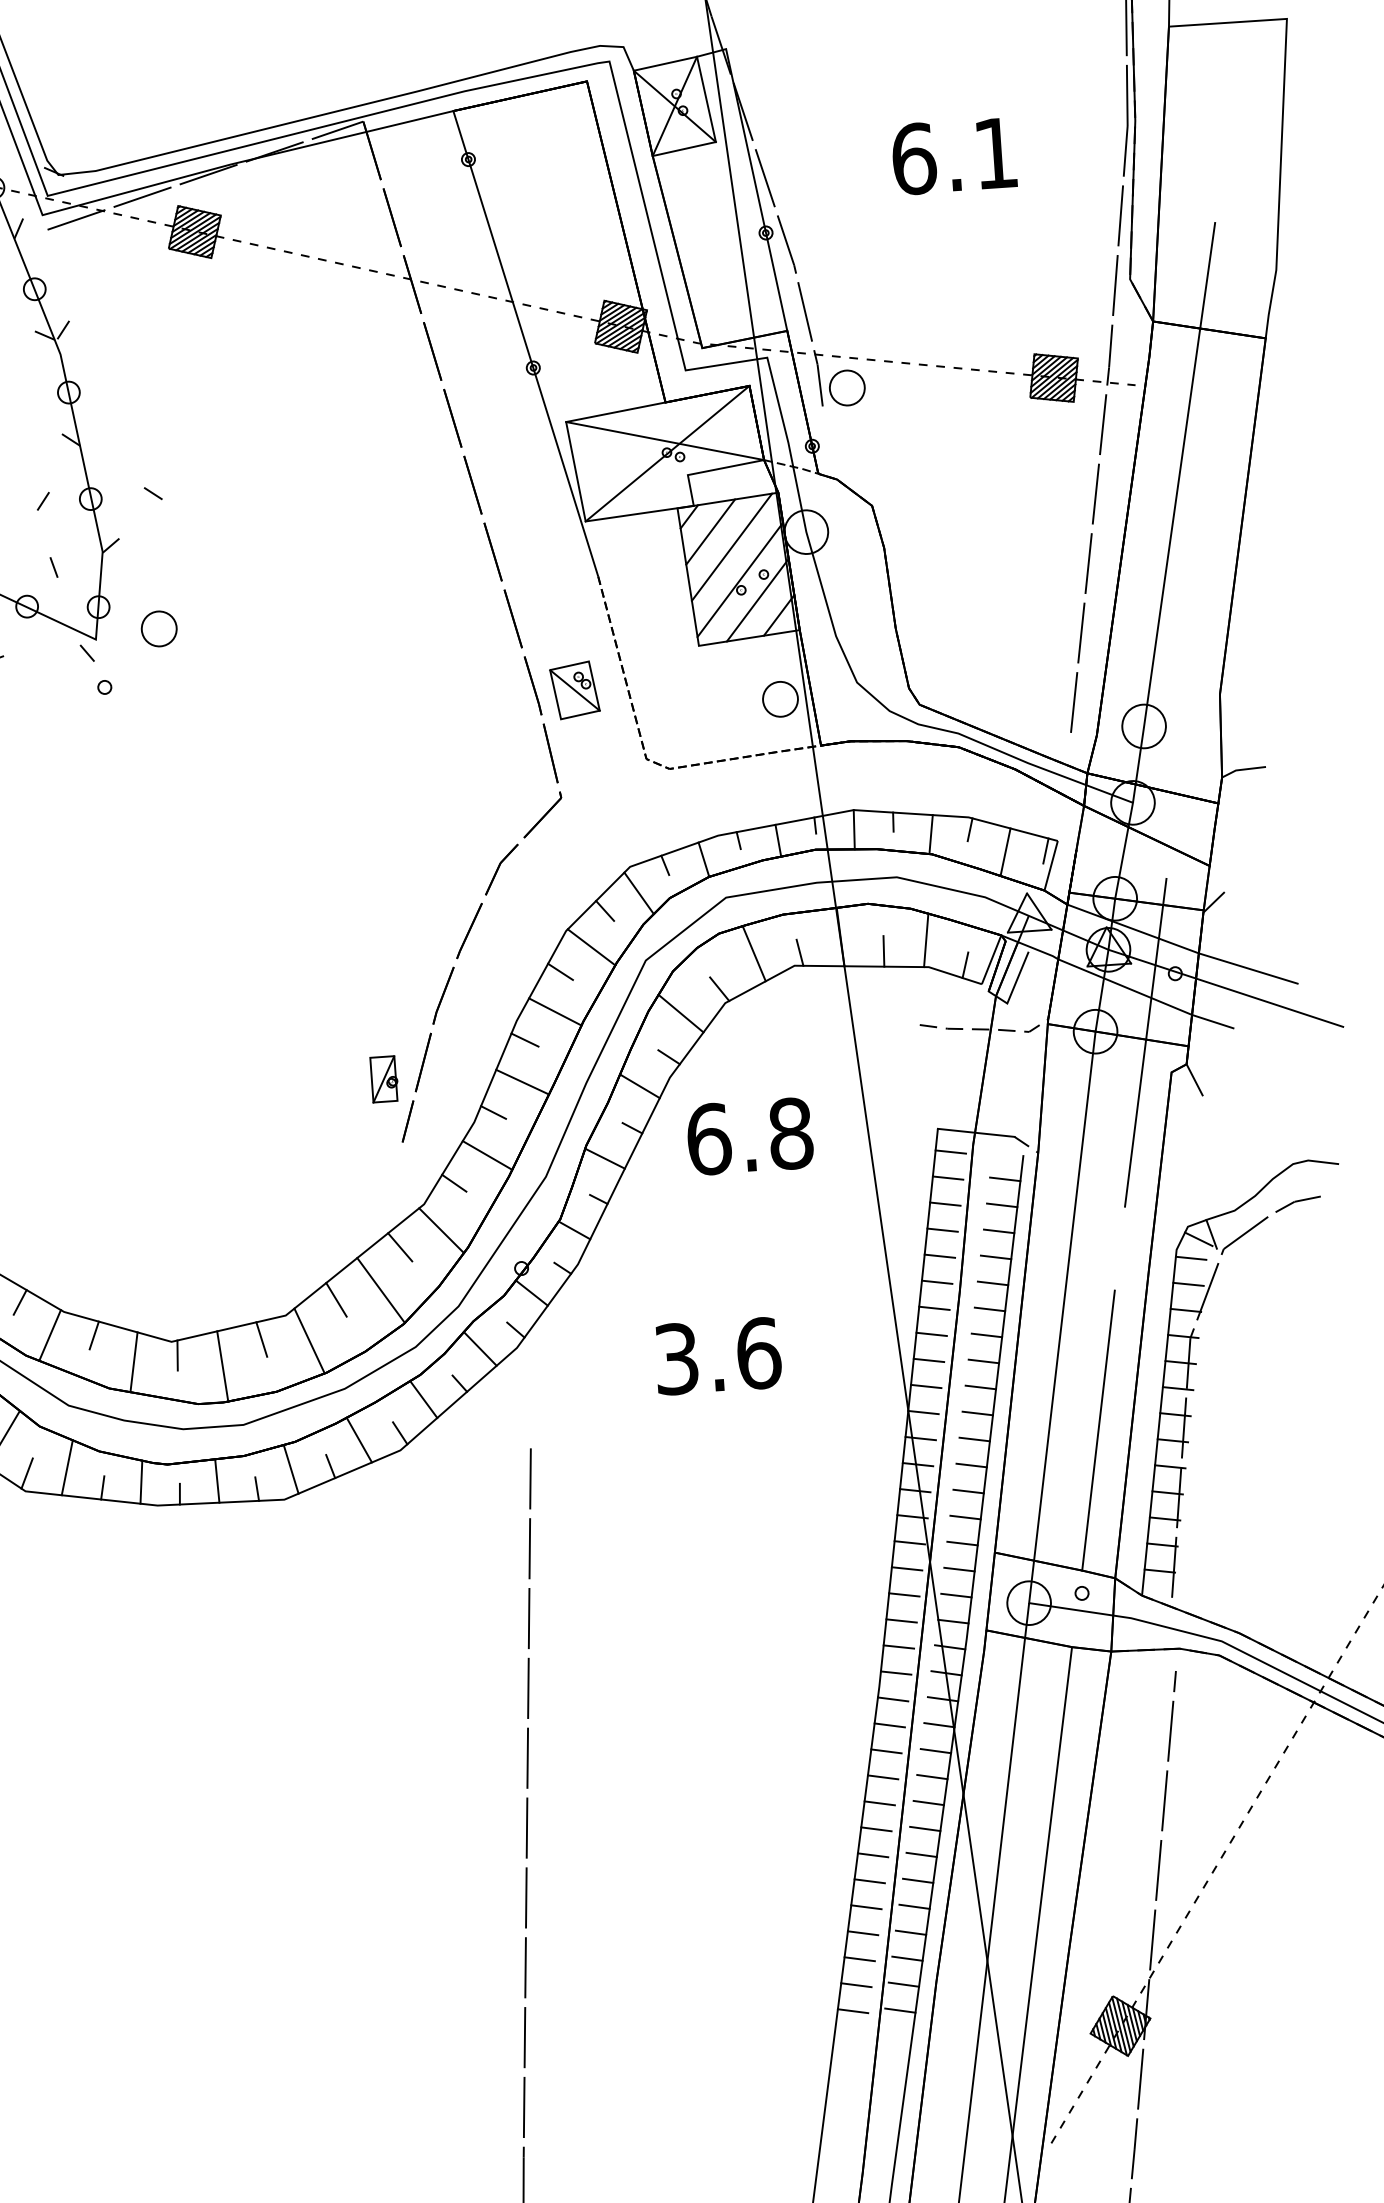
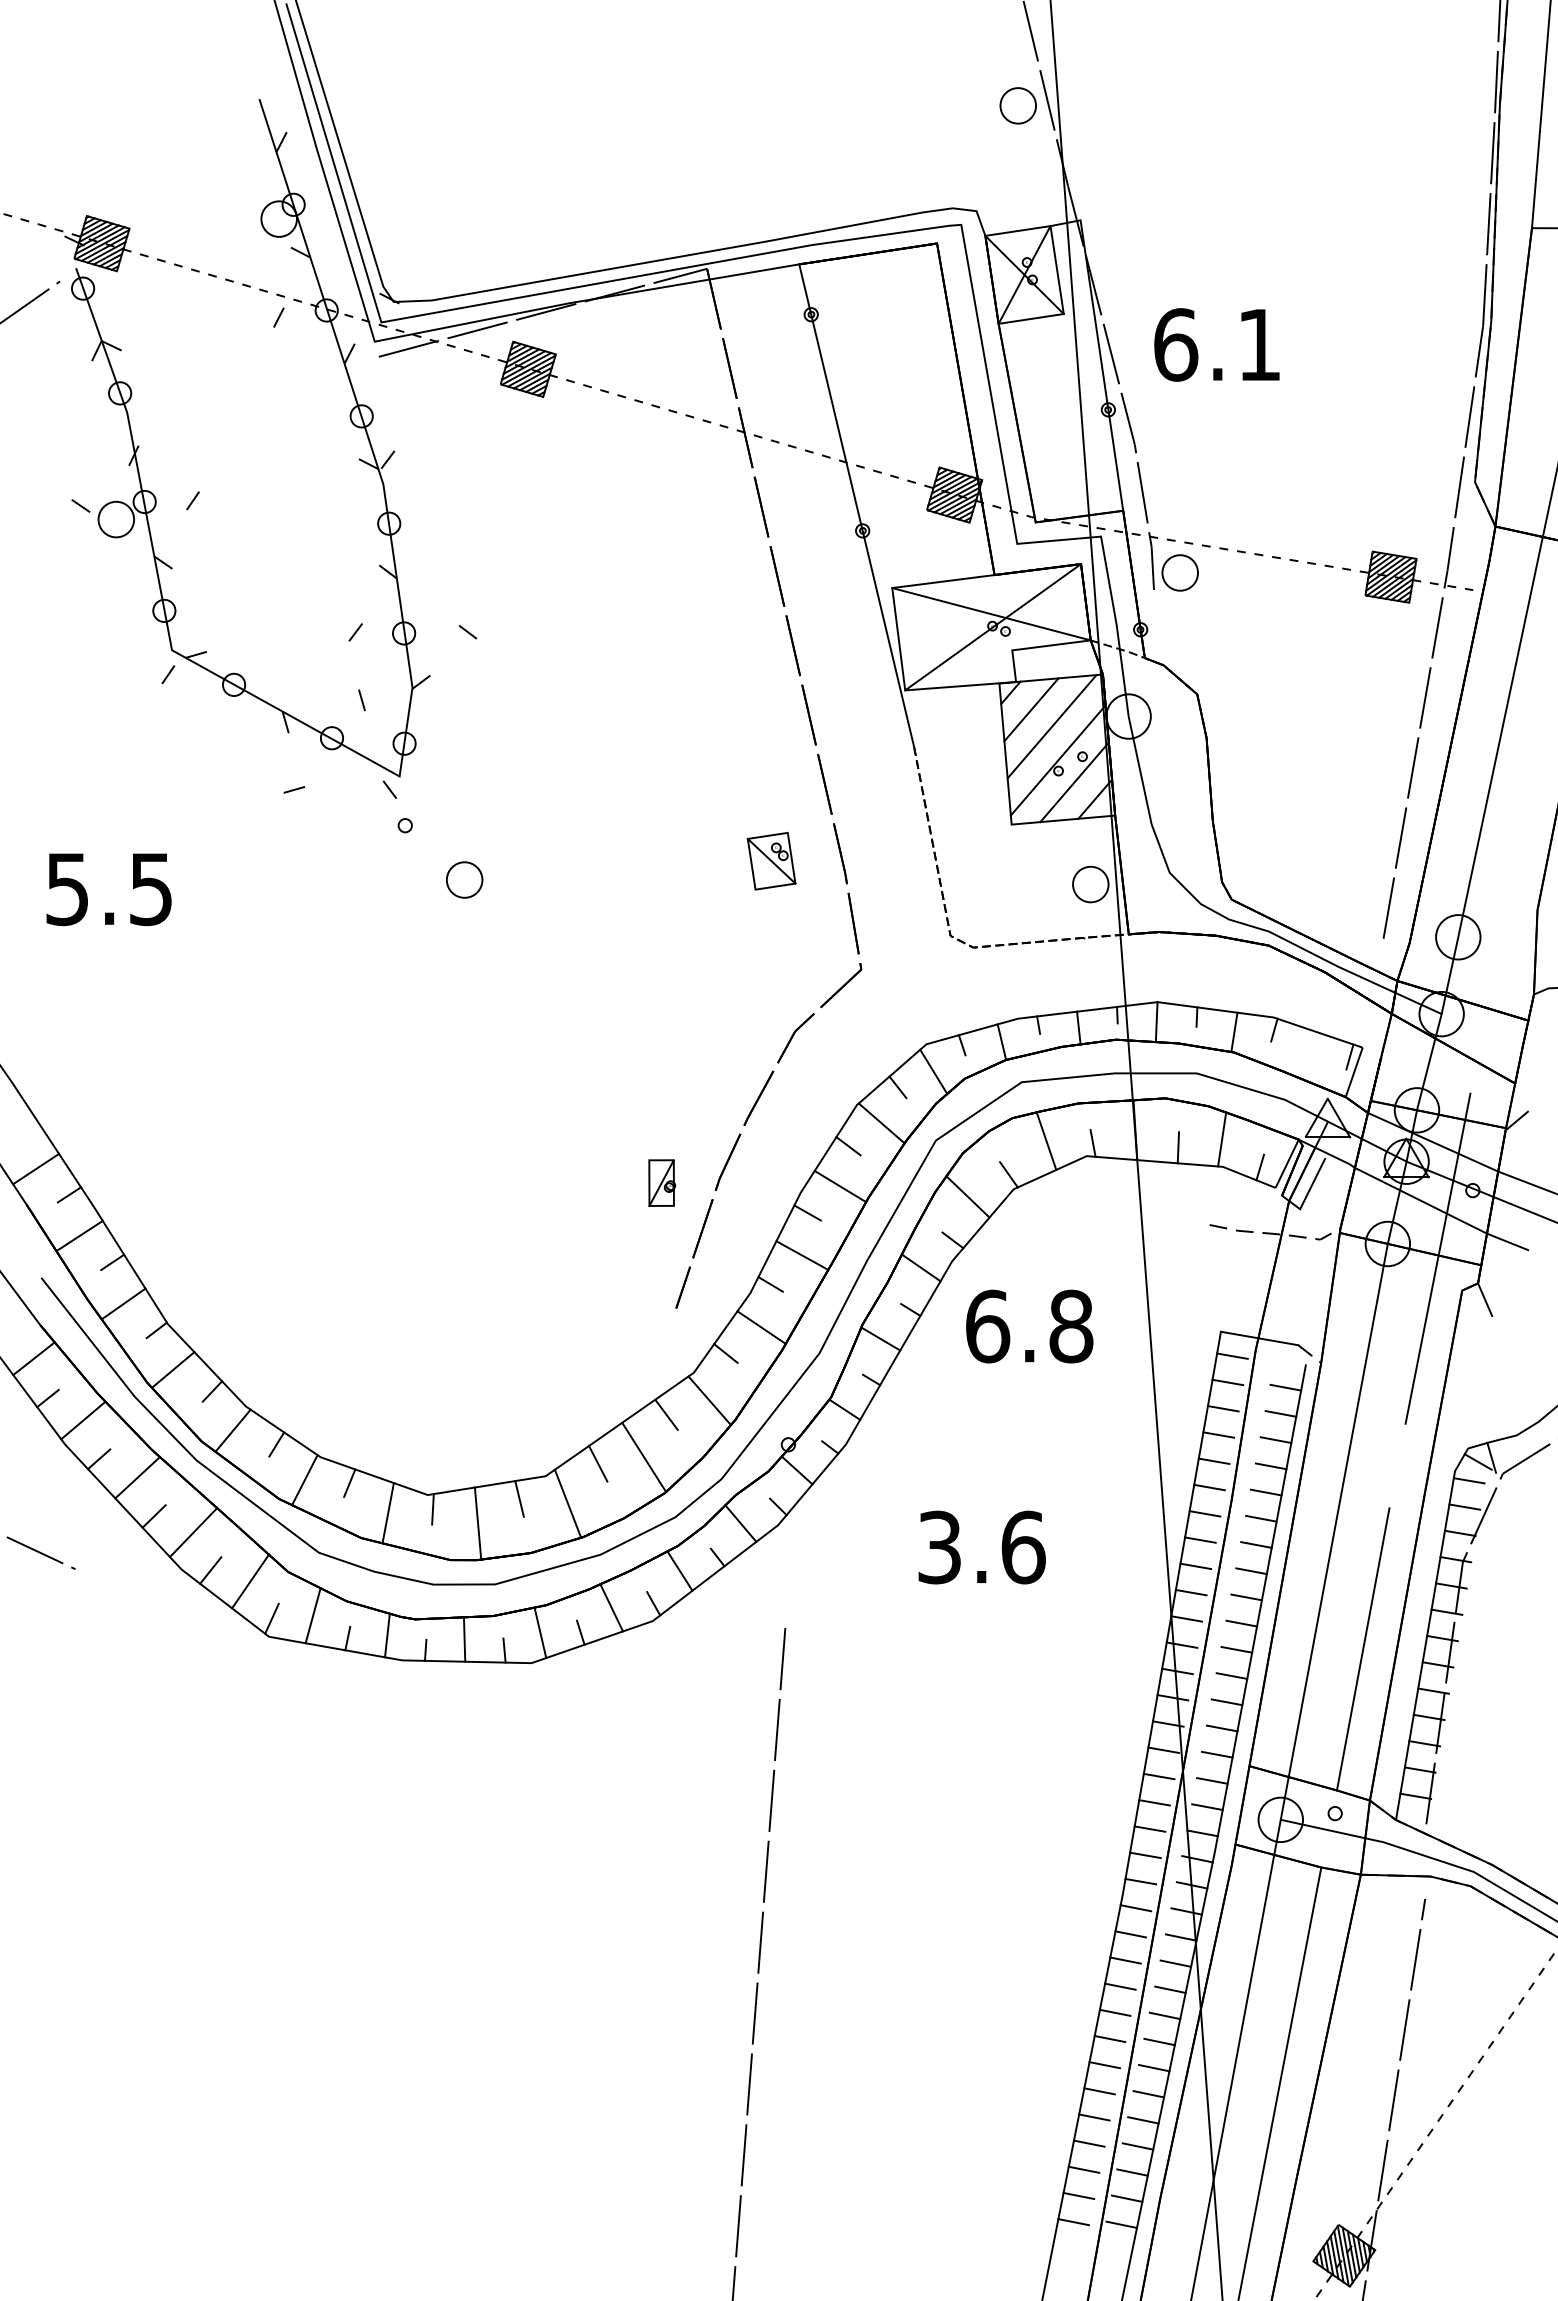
text: (953, 155) -> (1216, 344), moved
part: (159, 628) -> (464, 879), moved
part: (574, 690) -> (771, 861), moved
line: (1005, 852) -> (1308, 1055), removed
part: (384, 1078) -> (662, 1182), moved

